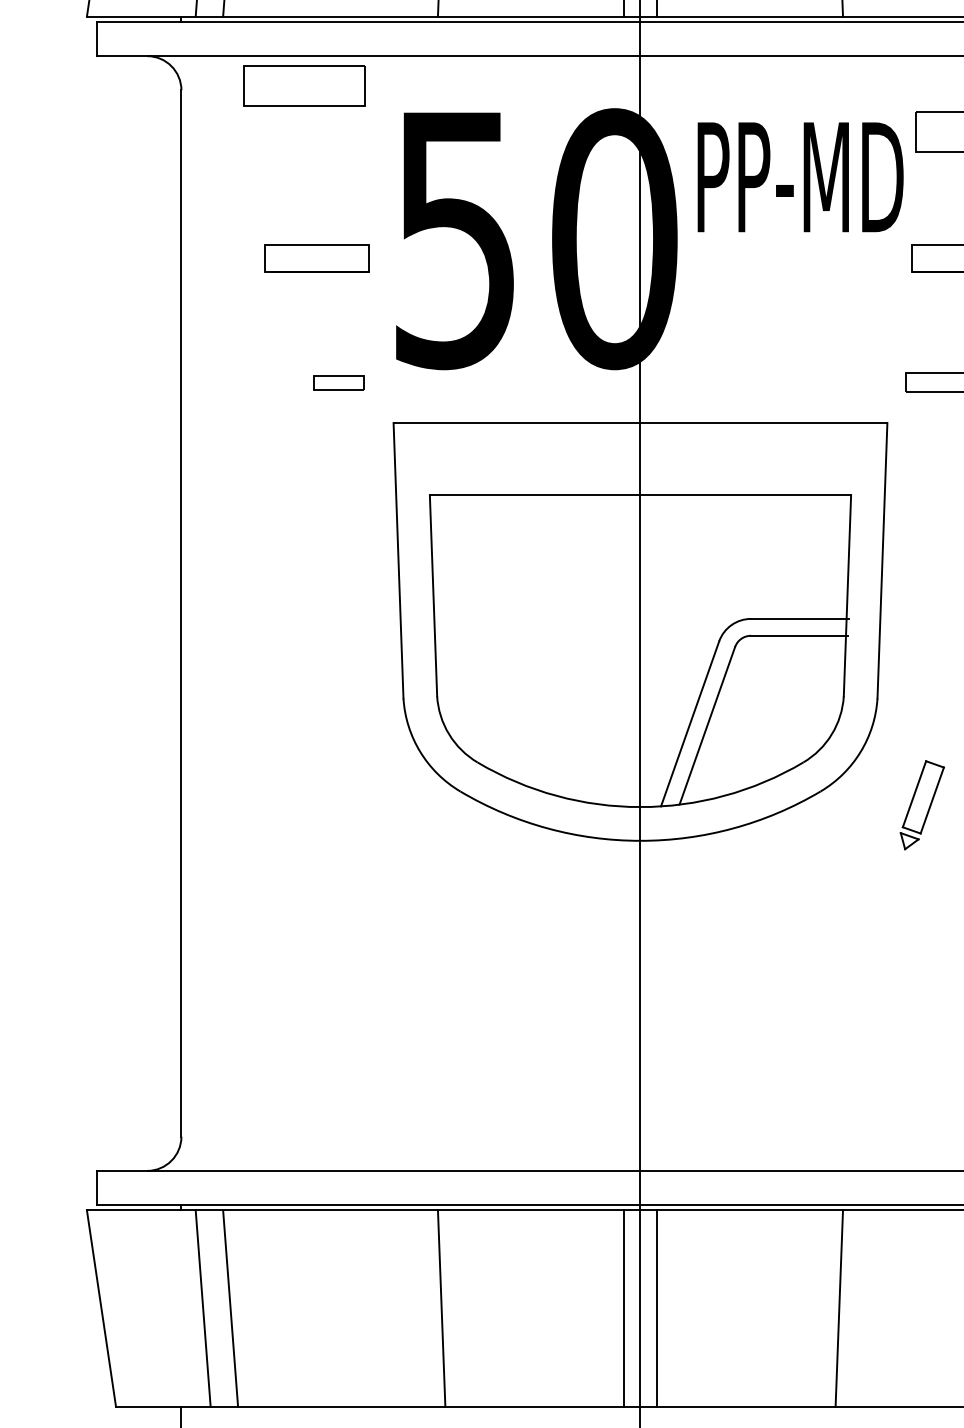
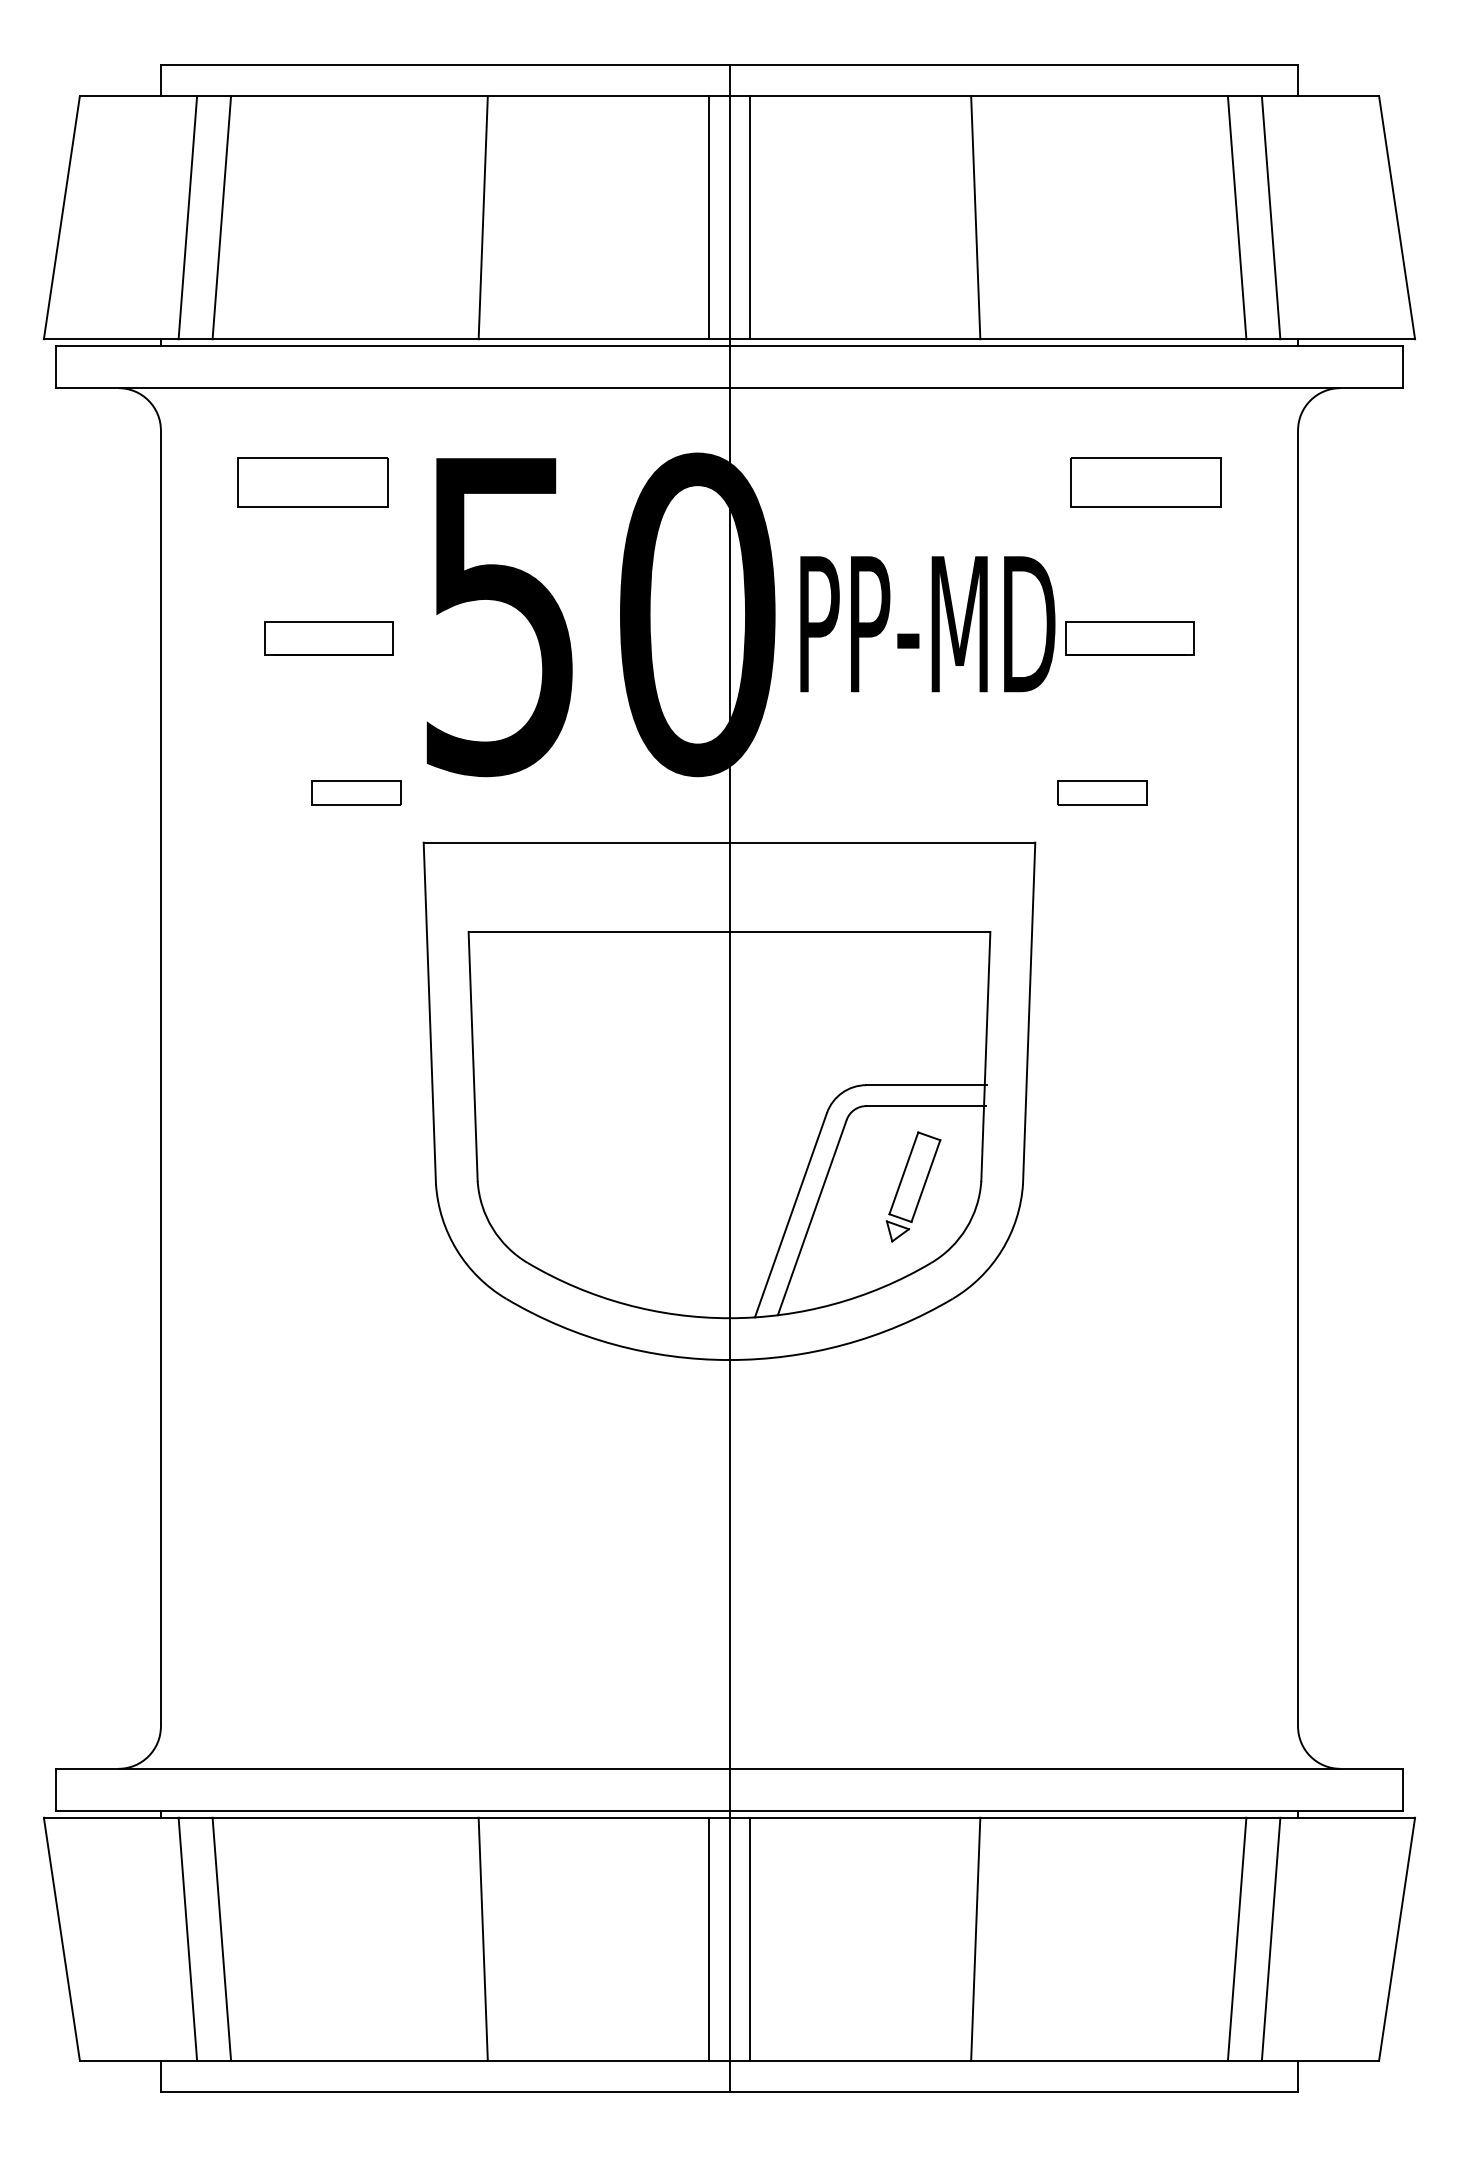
part: (303, 86) -> (312, 482), moved
text: (800, 177) -> (927, 624), moved
part: (339, 382) -> (356, 792), size x1.43
part: (922, 804) -> (913, 1186), moved

